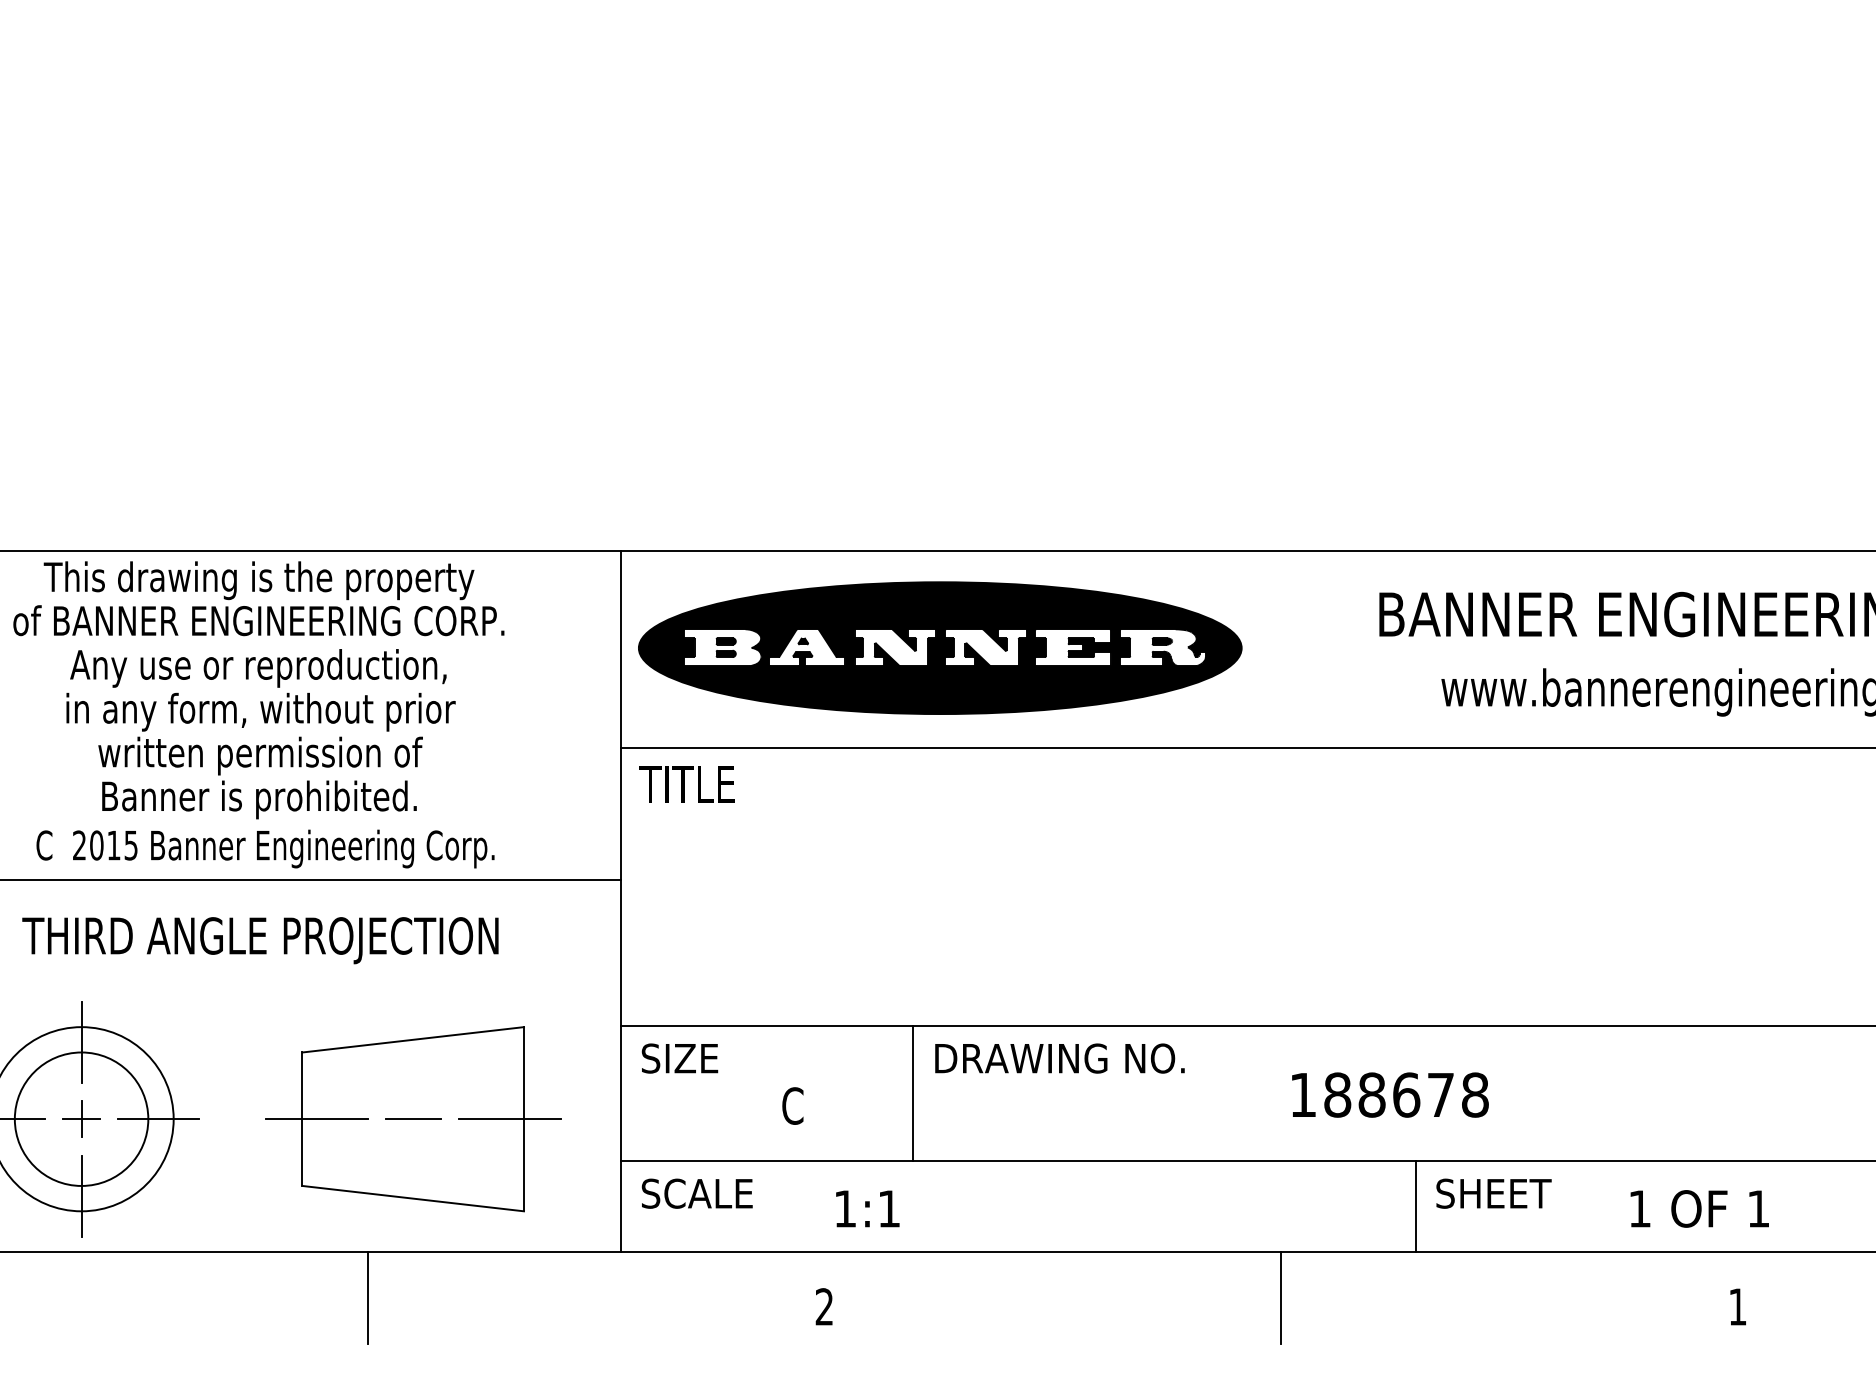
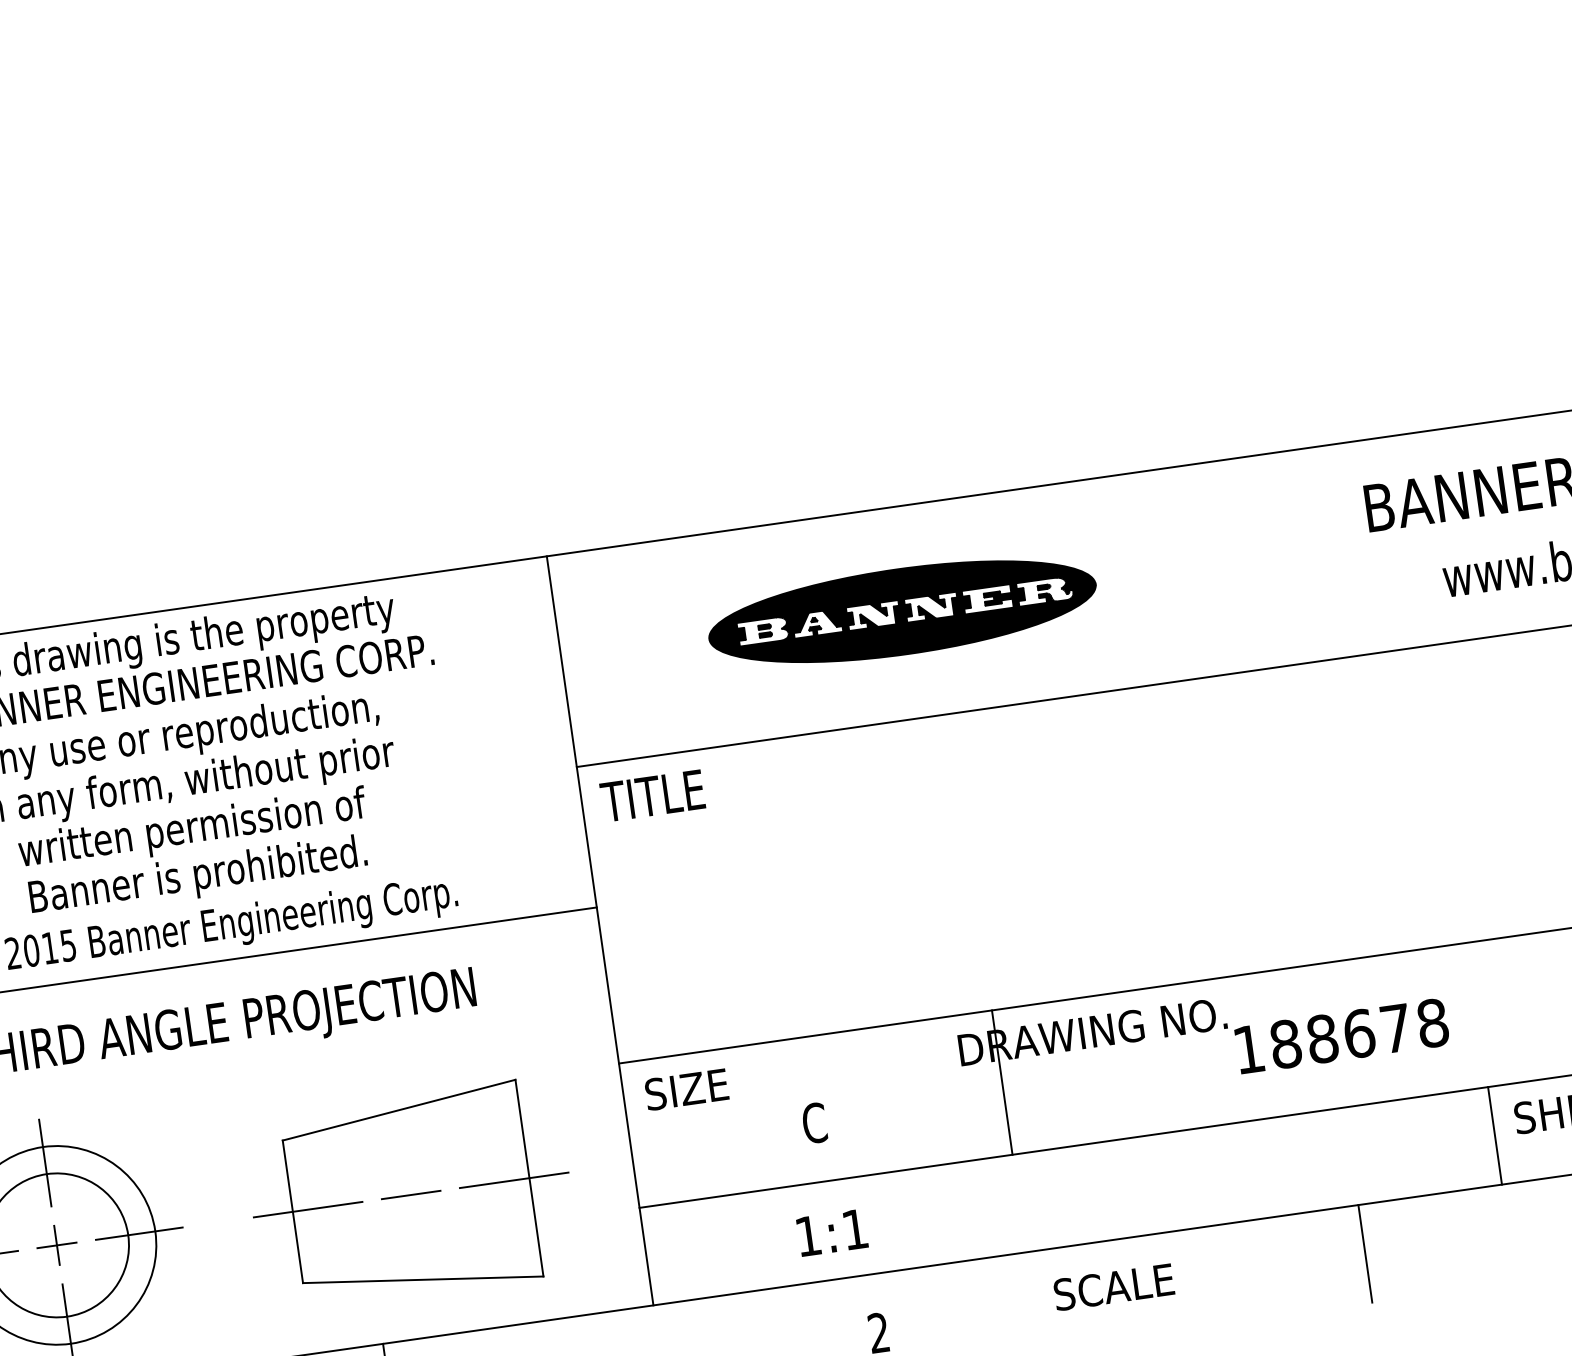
part: (940, 647) -> (902, 611), size x0.6
line: (913, 1092) -> (1002, 1081), moved
text: (1390, 1094) -> (1342, 1035), moved
text: (696, 1193) -> (1113, 1287), moved
text: (867, 1208) -> (831, 1232), moved

